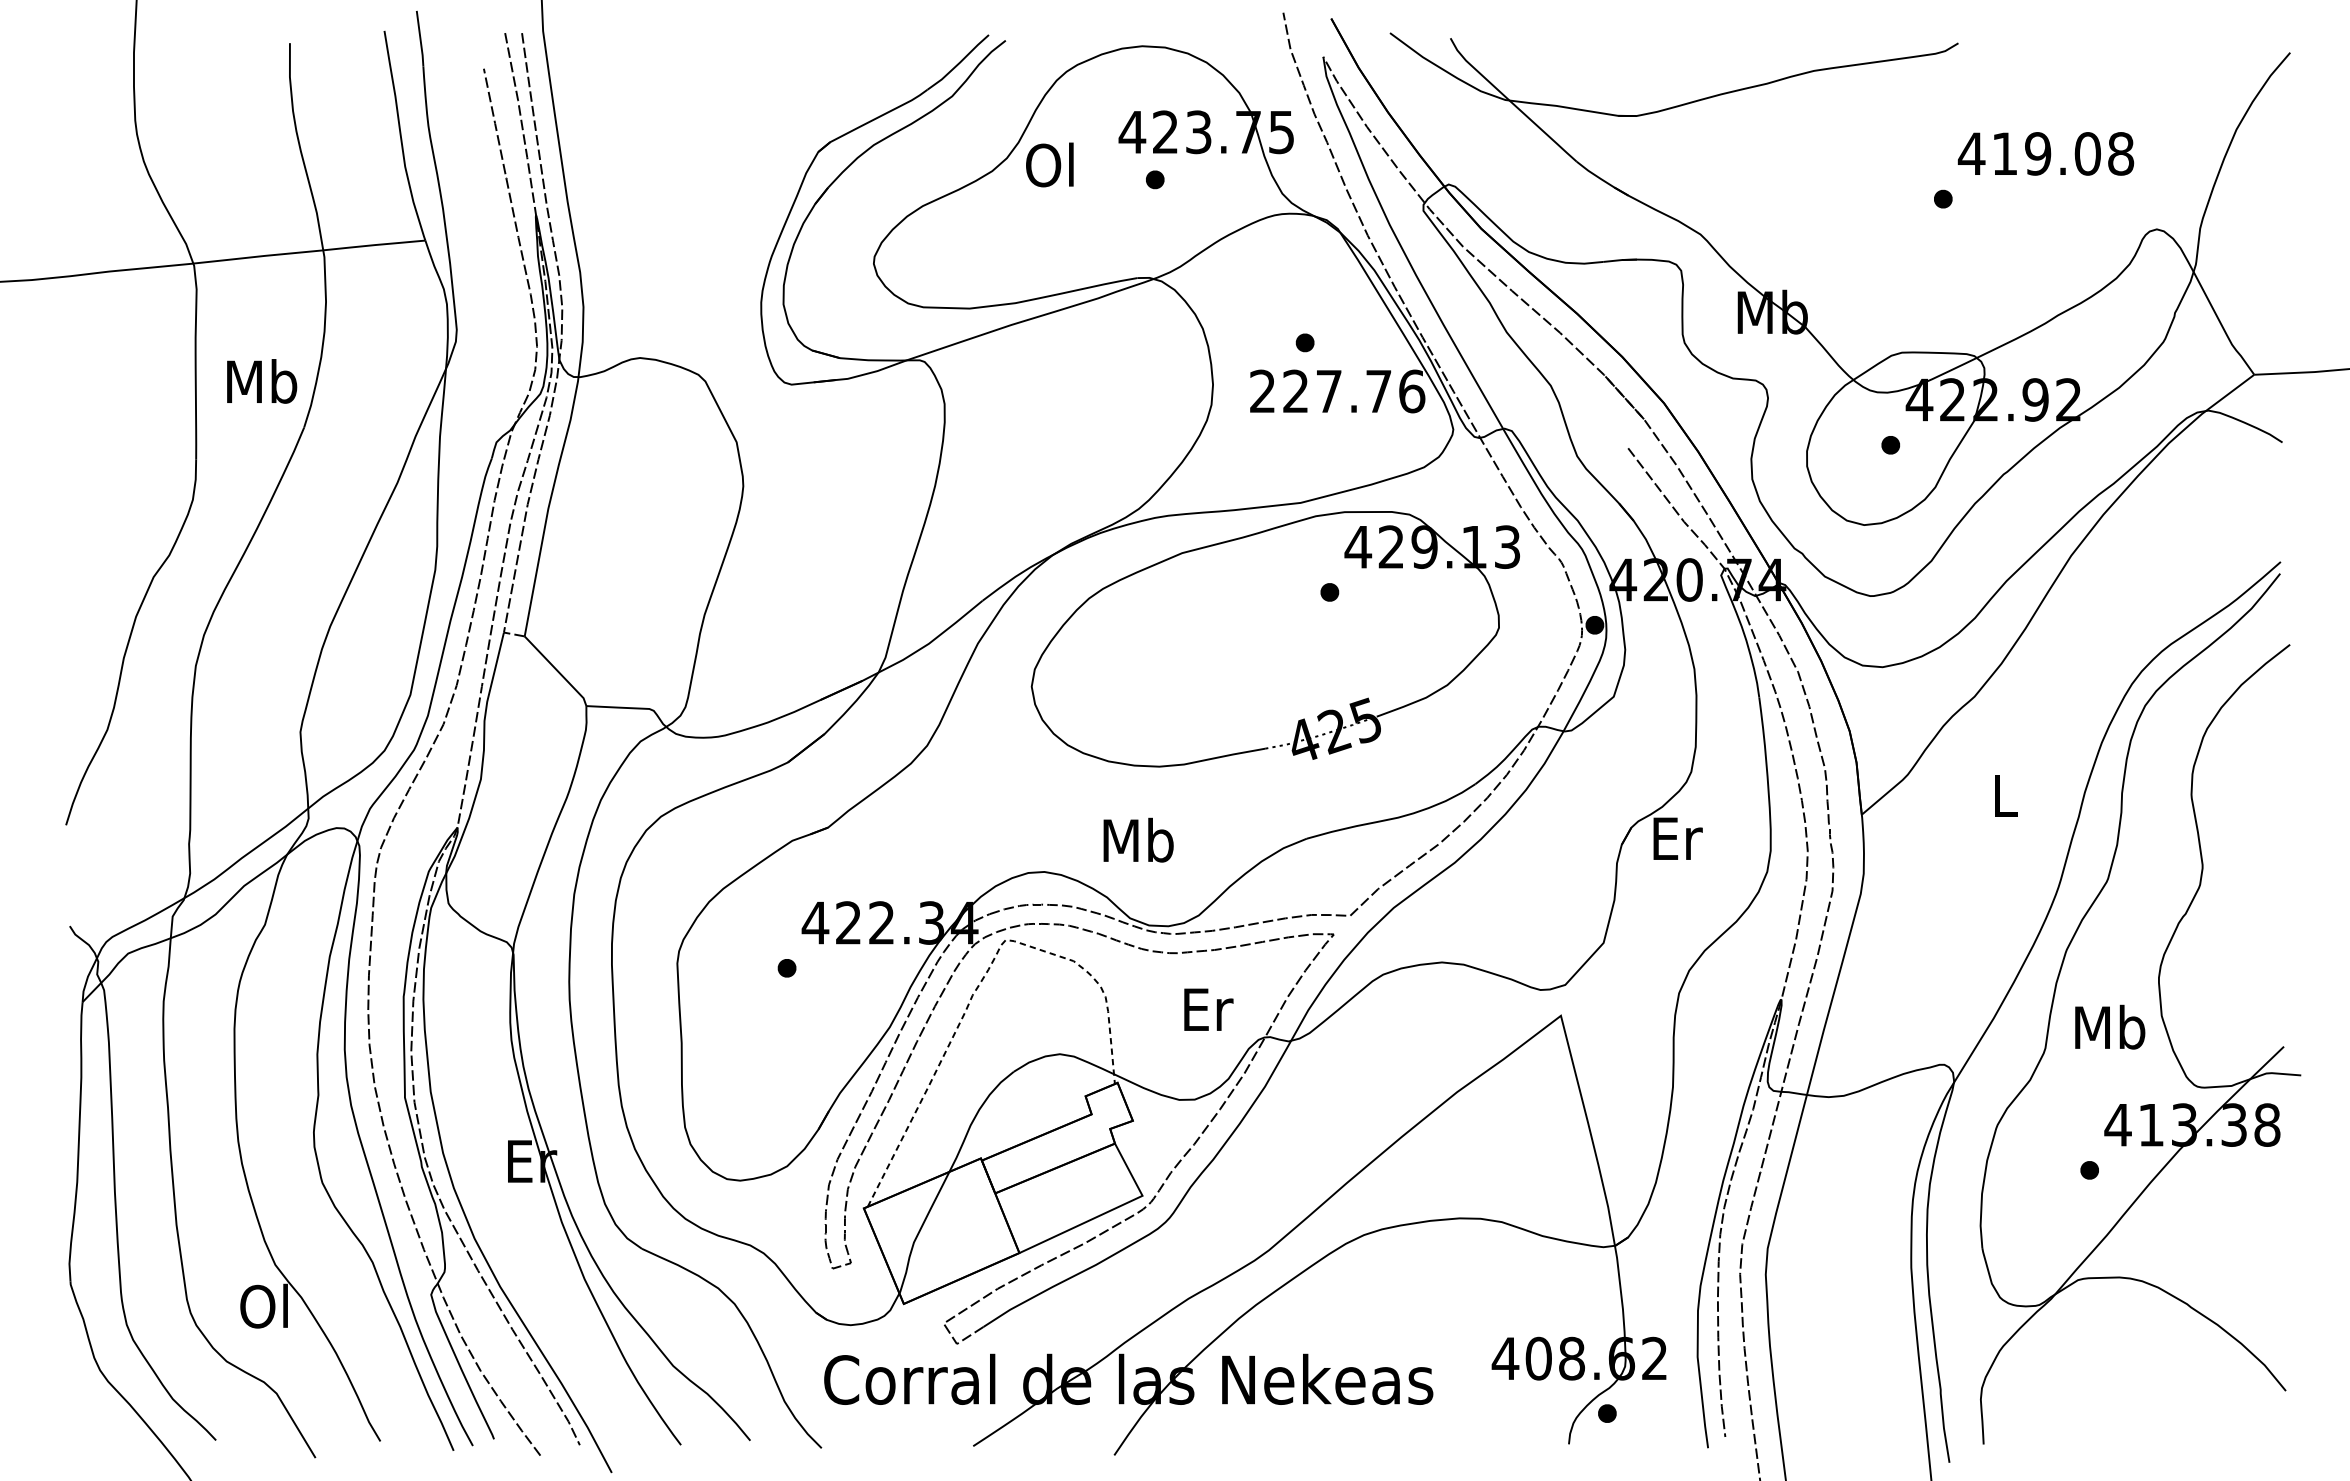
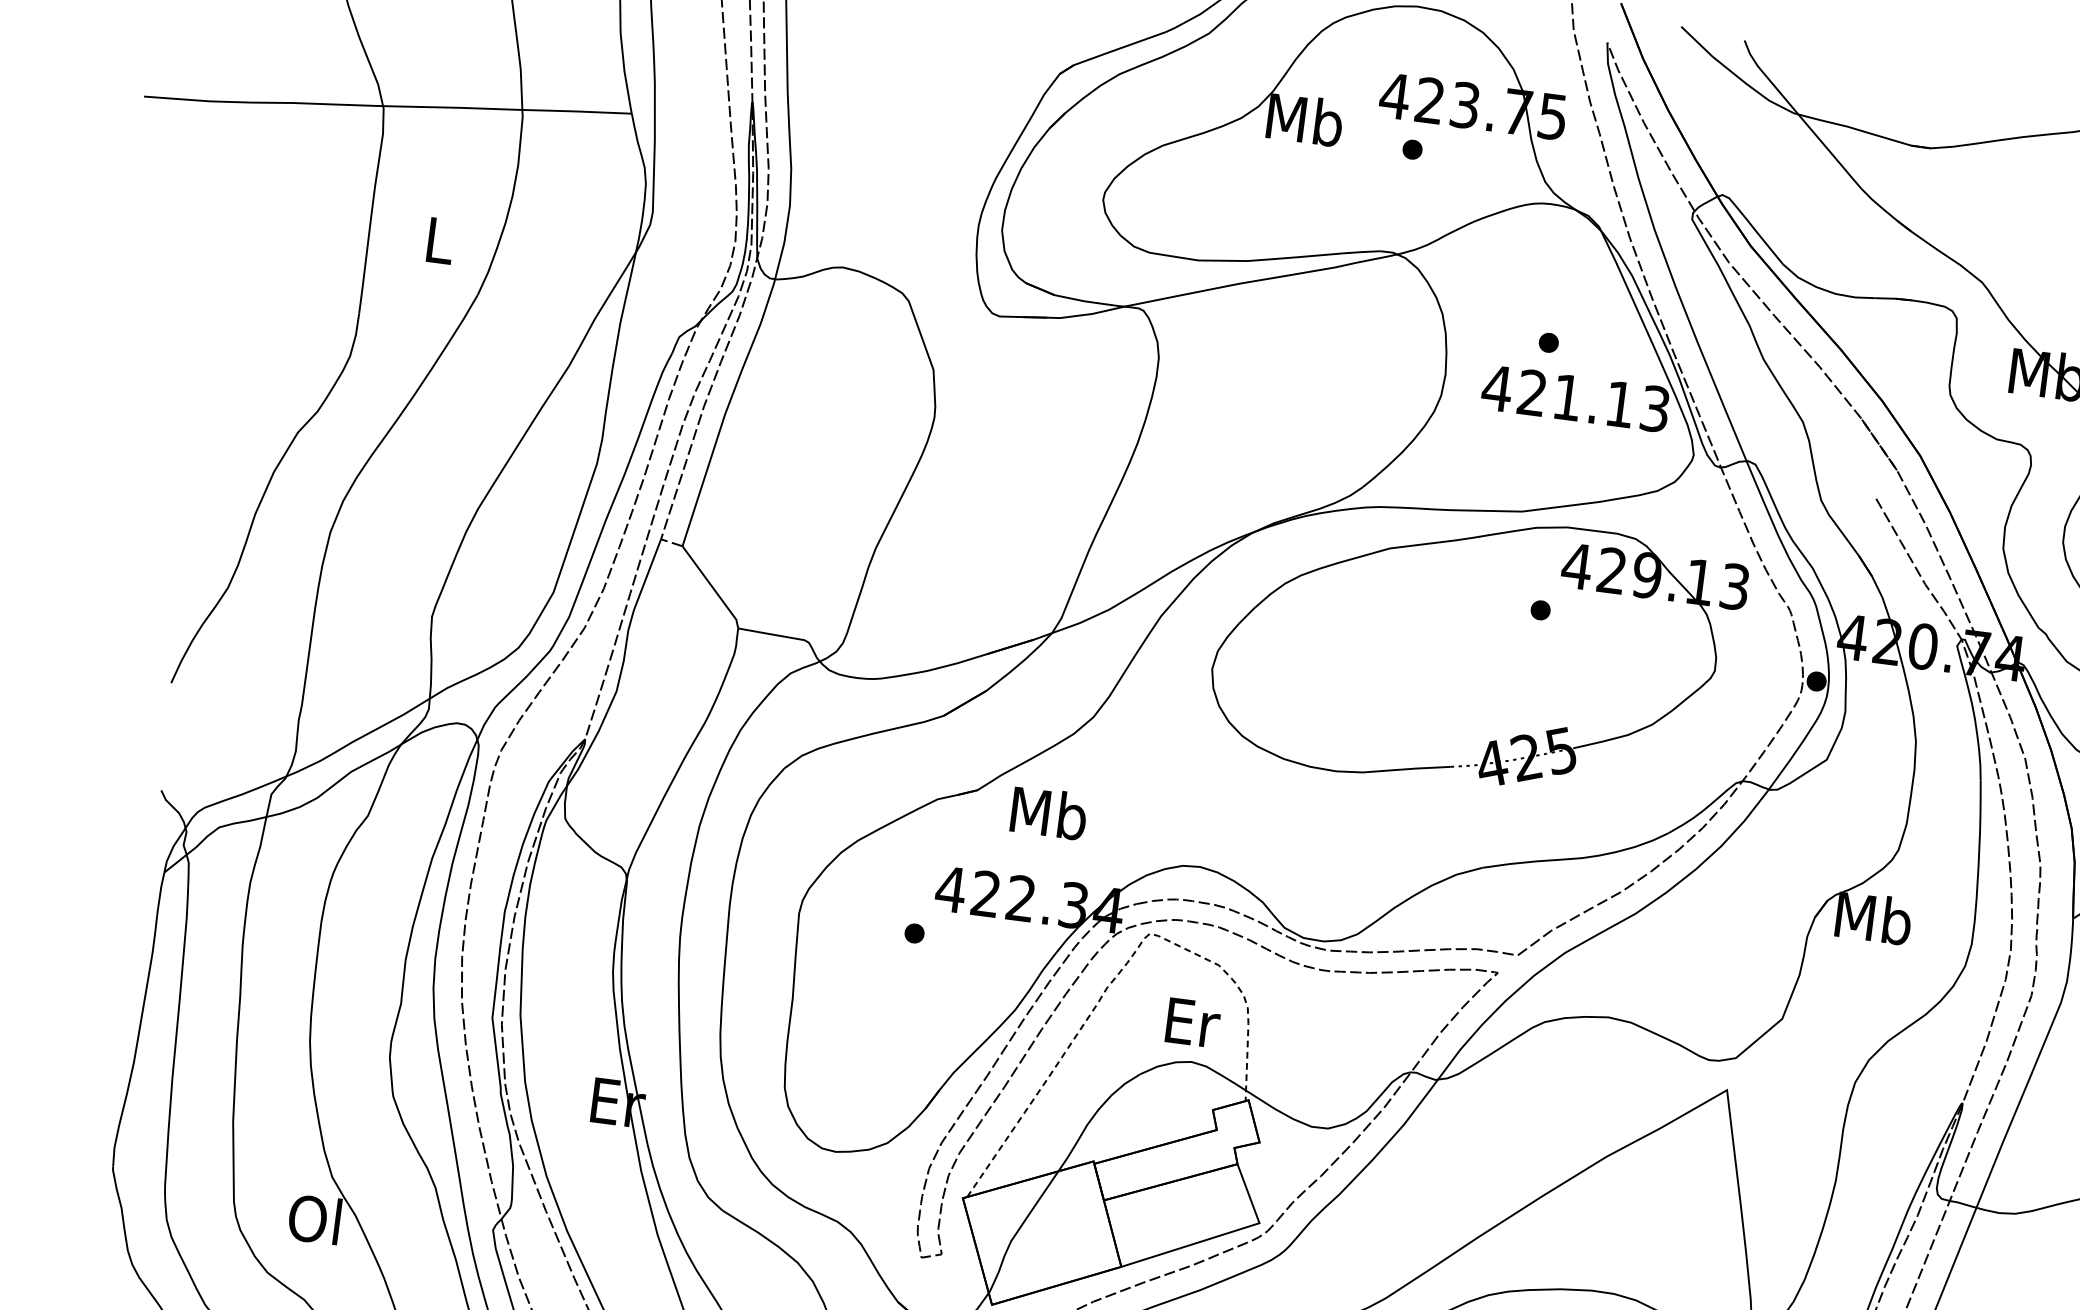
text: (1051, 164) -> (1304, 119), Ol -> Mb
text: (262, 381) -> (440, 240), Mb -> L
text: (1336, 391) -> (1575, 398), 227.76 -> 421.13
text: (1676, 838) -> (1873, 918), Er -> Mb
text: (1138, 839) -> (1049, 812), moved
text: (1208, 1009) -> (1192, 1022), moved

